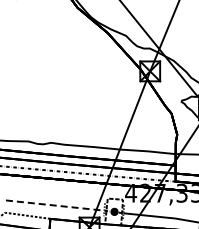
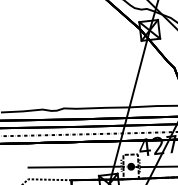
line: (55, 205) -> (74, 167), dashed -> solid

